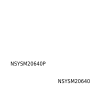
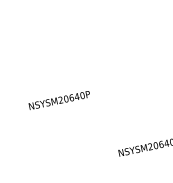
text: (28, 63) -> (60, 100), moved

